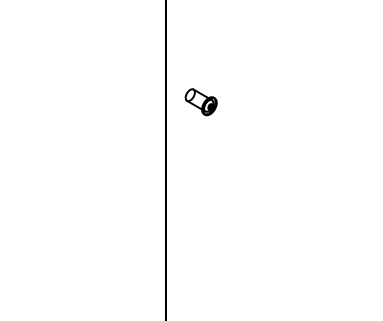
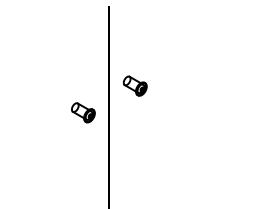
part: (130, 138) -> (82, 113), added

